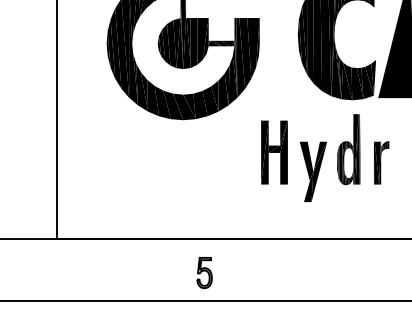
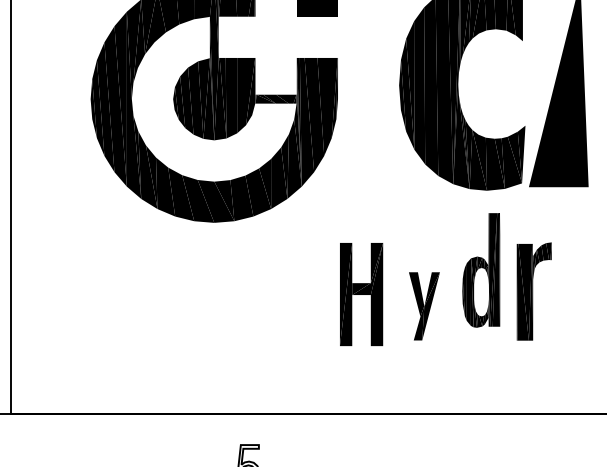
part: (274, 152) -> (361, 294), moved
part: (381, 162) -> (534, 291), size x1.4
part: (313, 171) -> (424, 305), size x0.7

